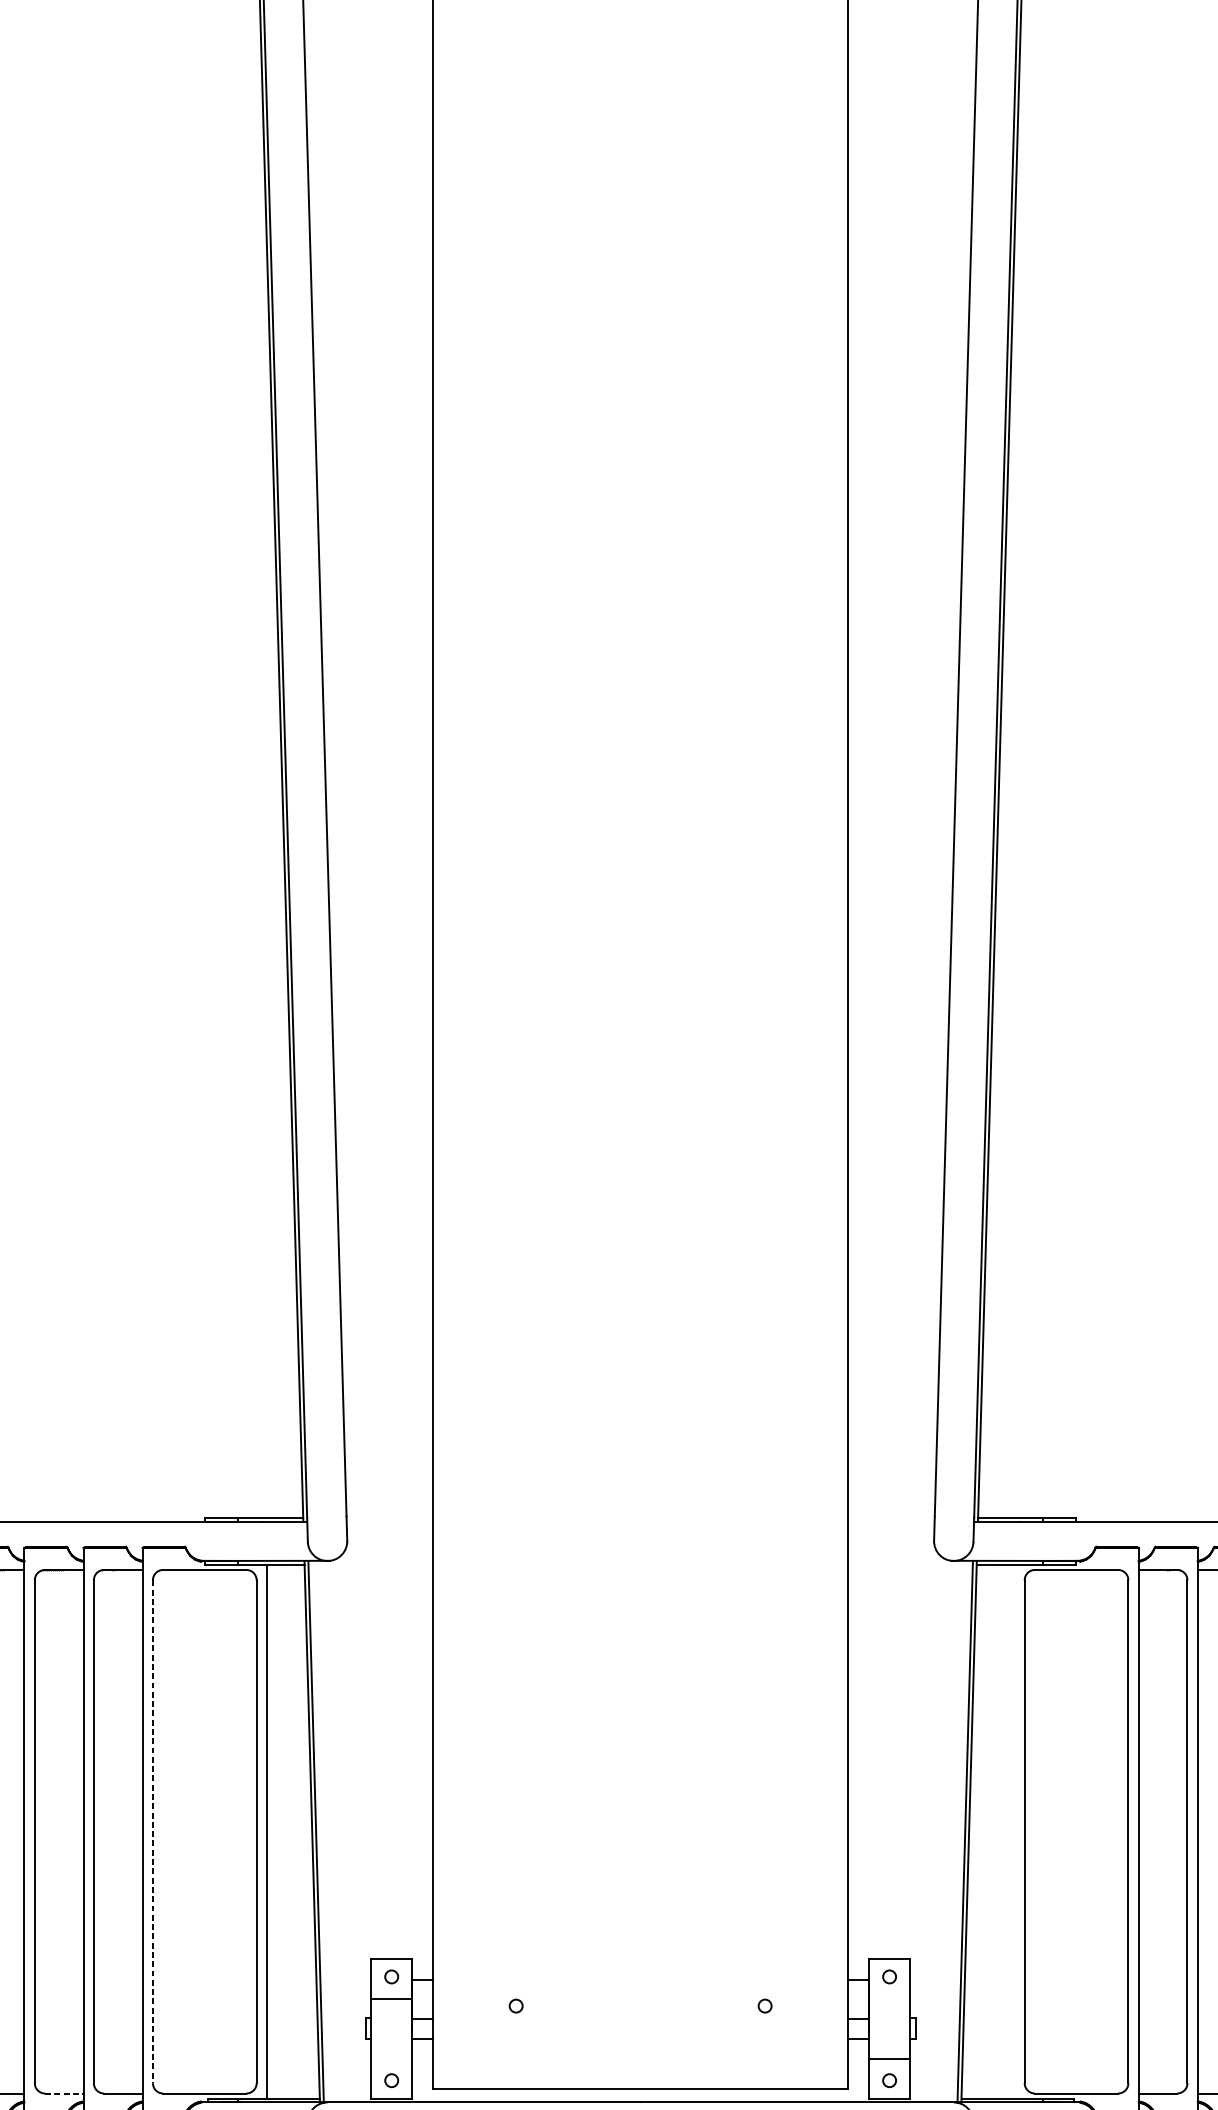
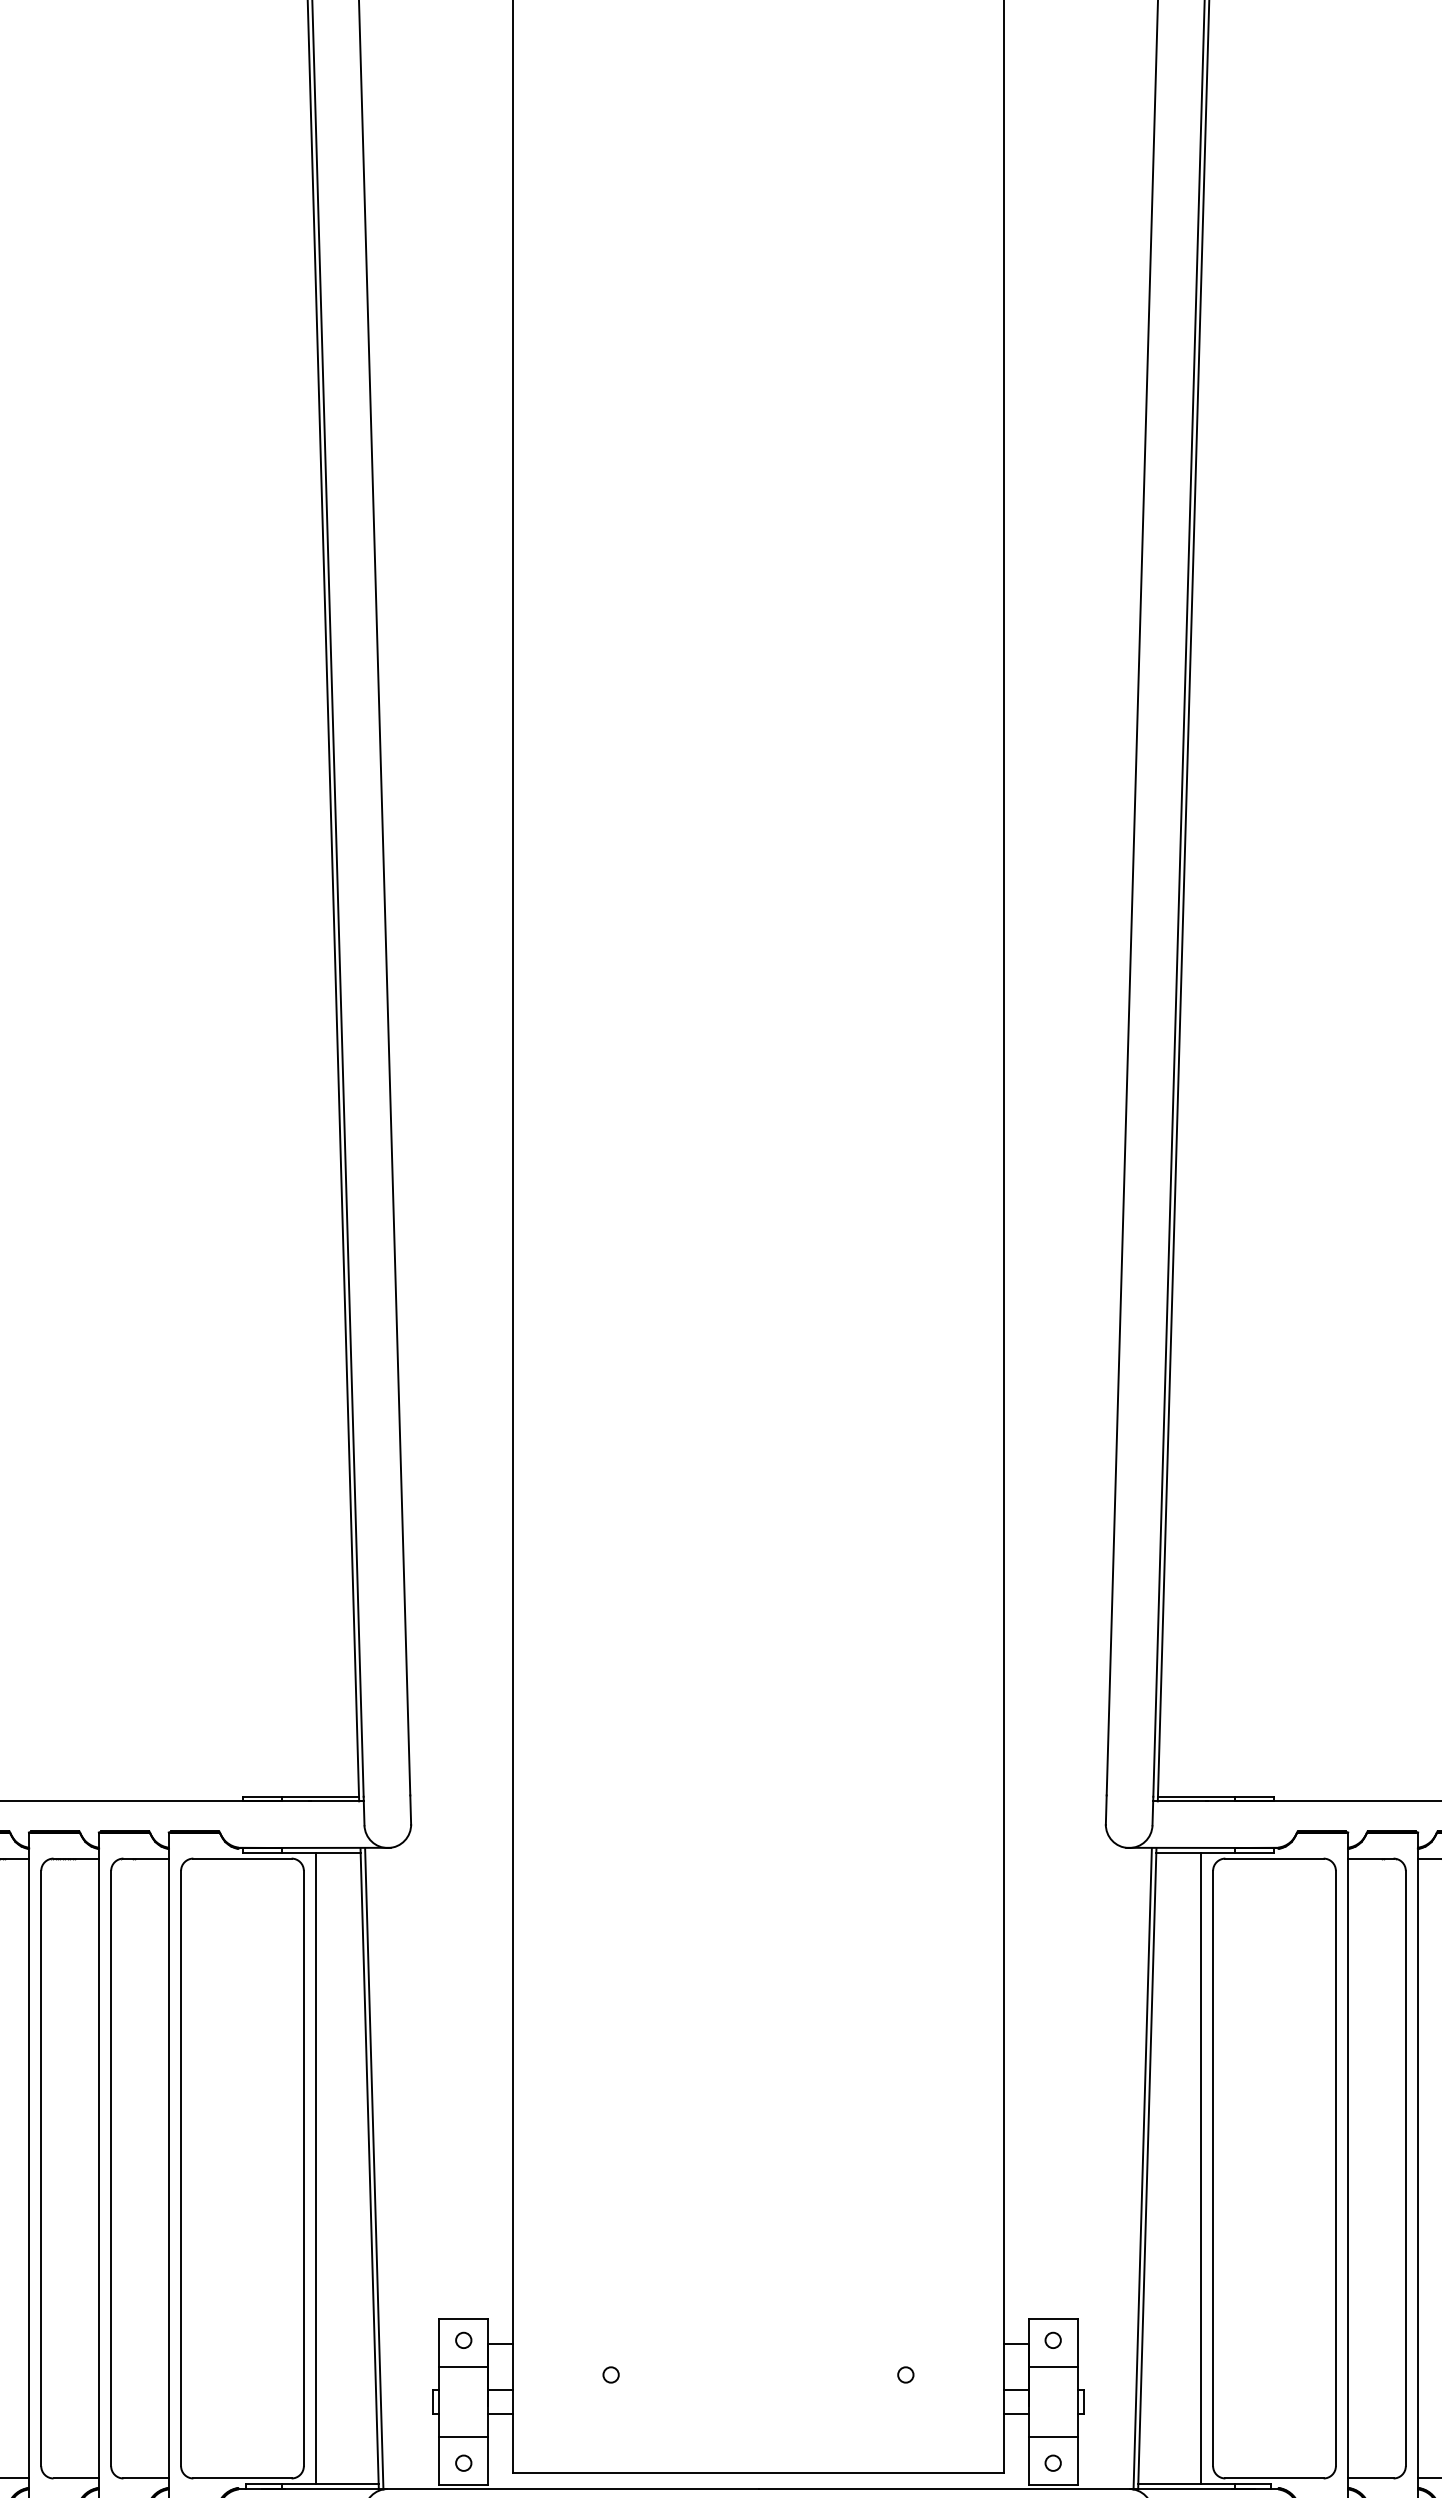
line: (153, 1831) -> (181, 2168), dashed -> solid
line: (1014, 1831) -> (1200, 2168), added
line: (889, 1998) -> (1052, 2366), added
line: (391, 2058) -> (463, 2437), added
line: (64, 2093) -> (76, 2478), dashed -> solid

